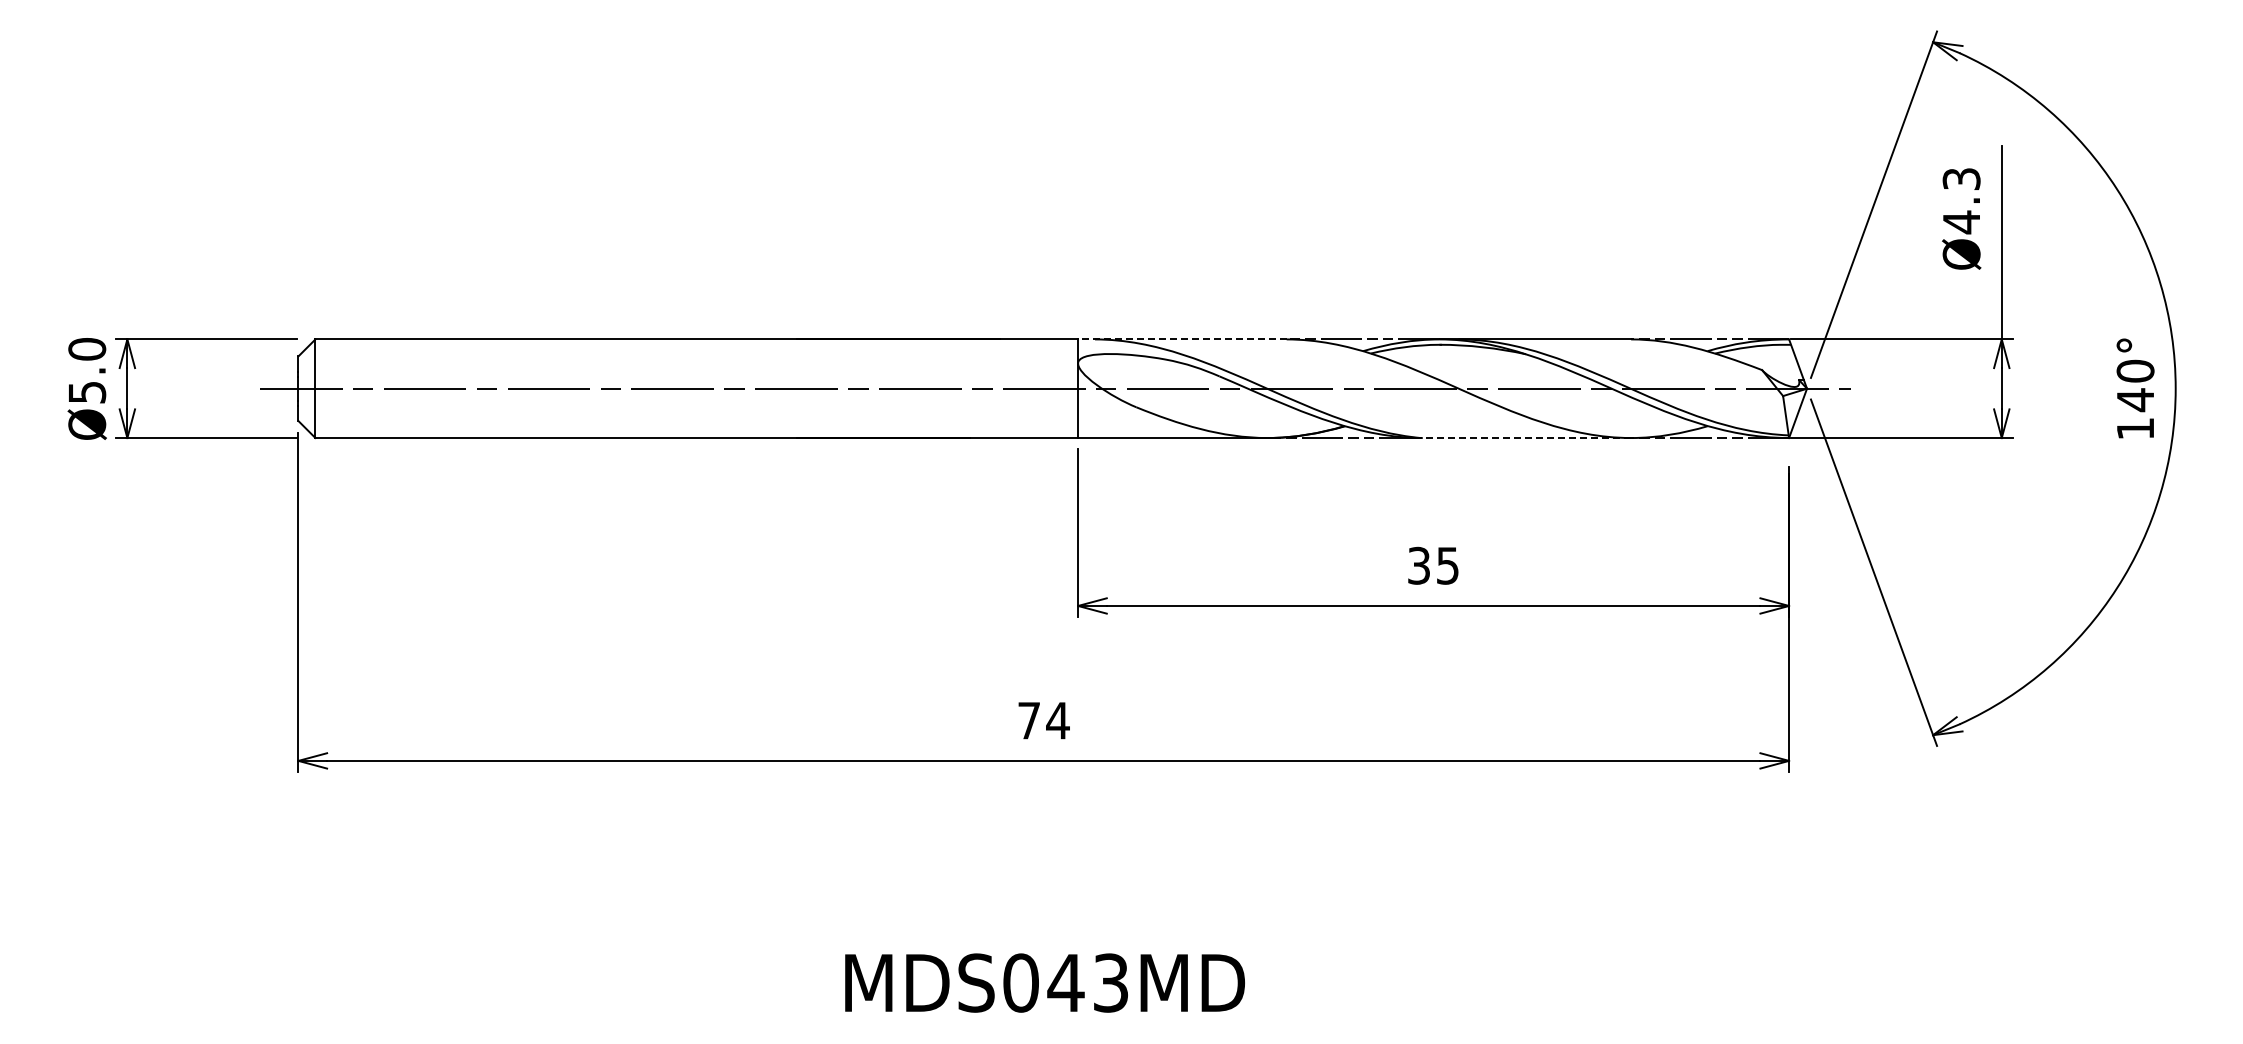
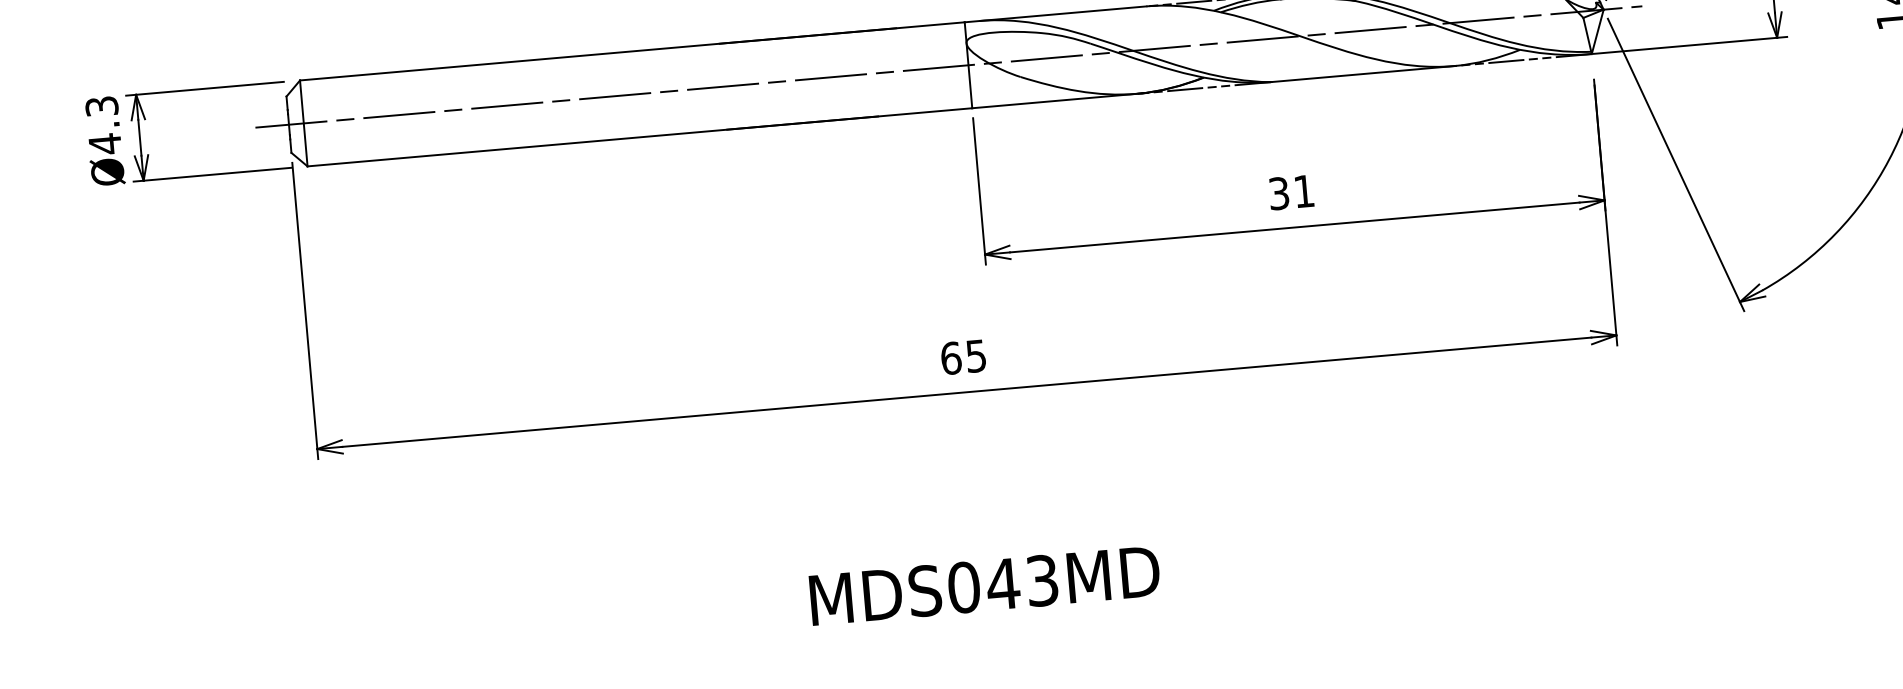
line: (1181, 339) -> (1054, 14), dashed -> solid
text: (87, 371) -> (103, 125), Ø5.0 -> Ø4.3
line: (1525, 438) -> (1362, 74), dashed -> solid
text: (1447, 565) -> (1303, 191), 35 -> 31
text: (1043, 720) -> (963, 357), 74 -> 65

